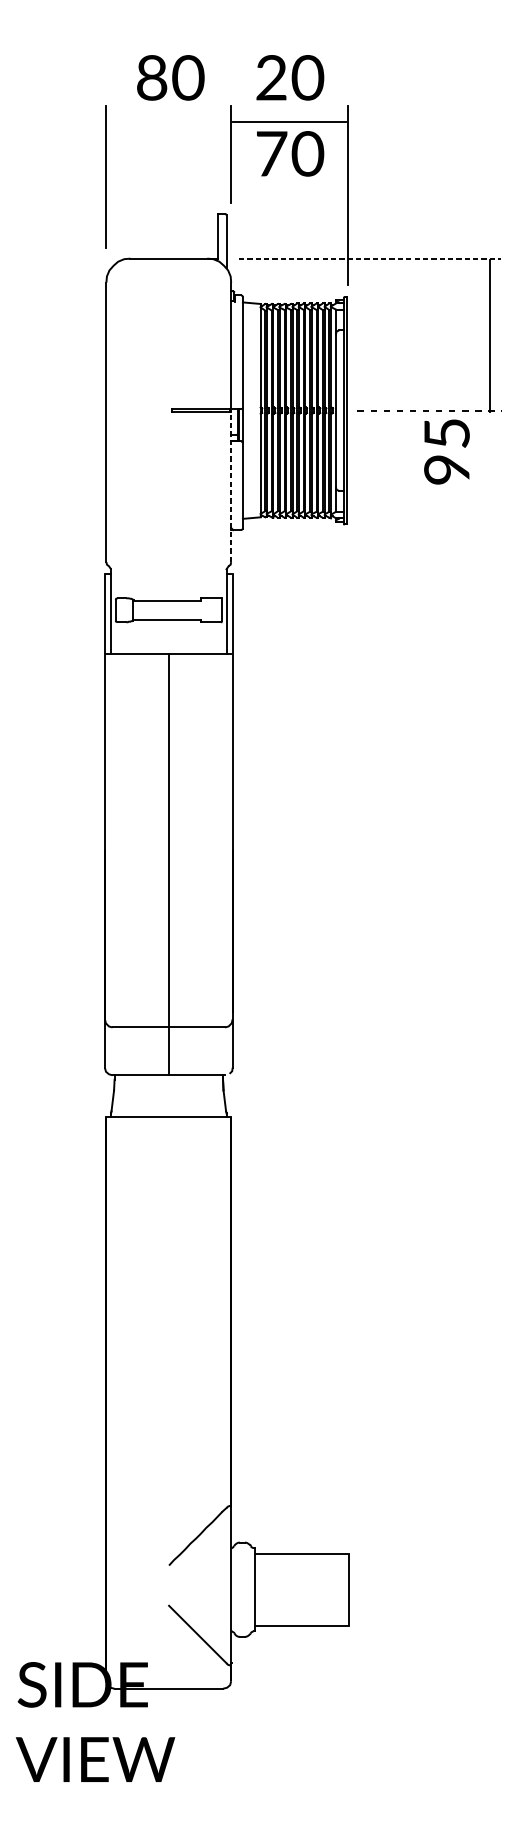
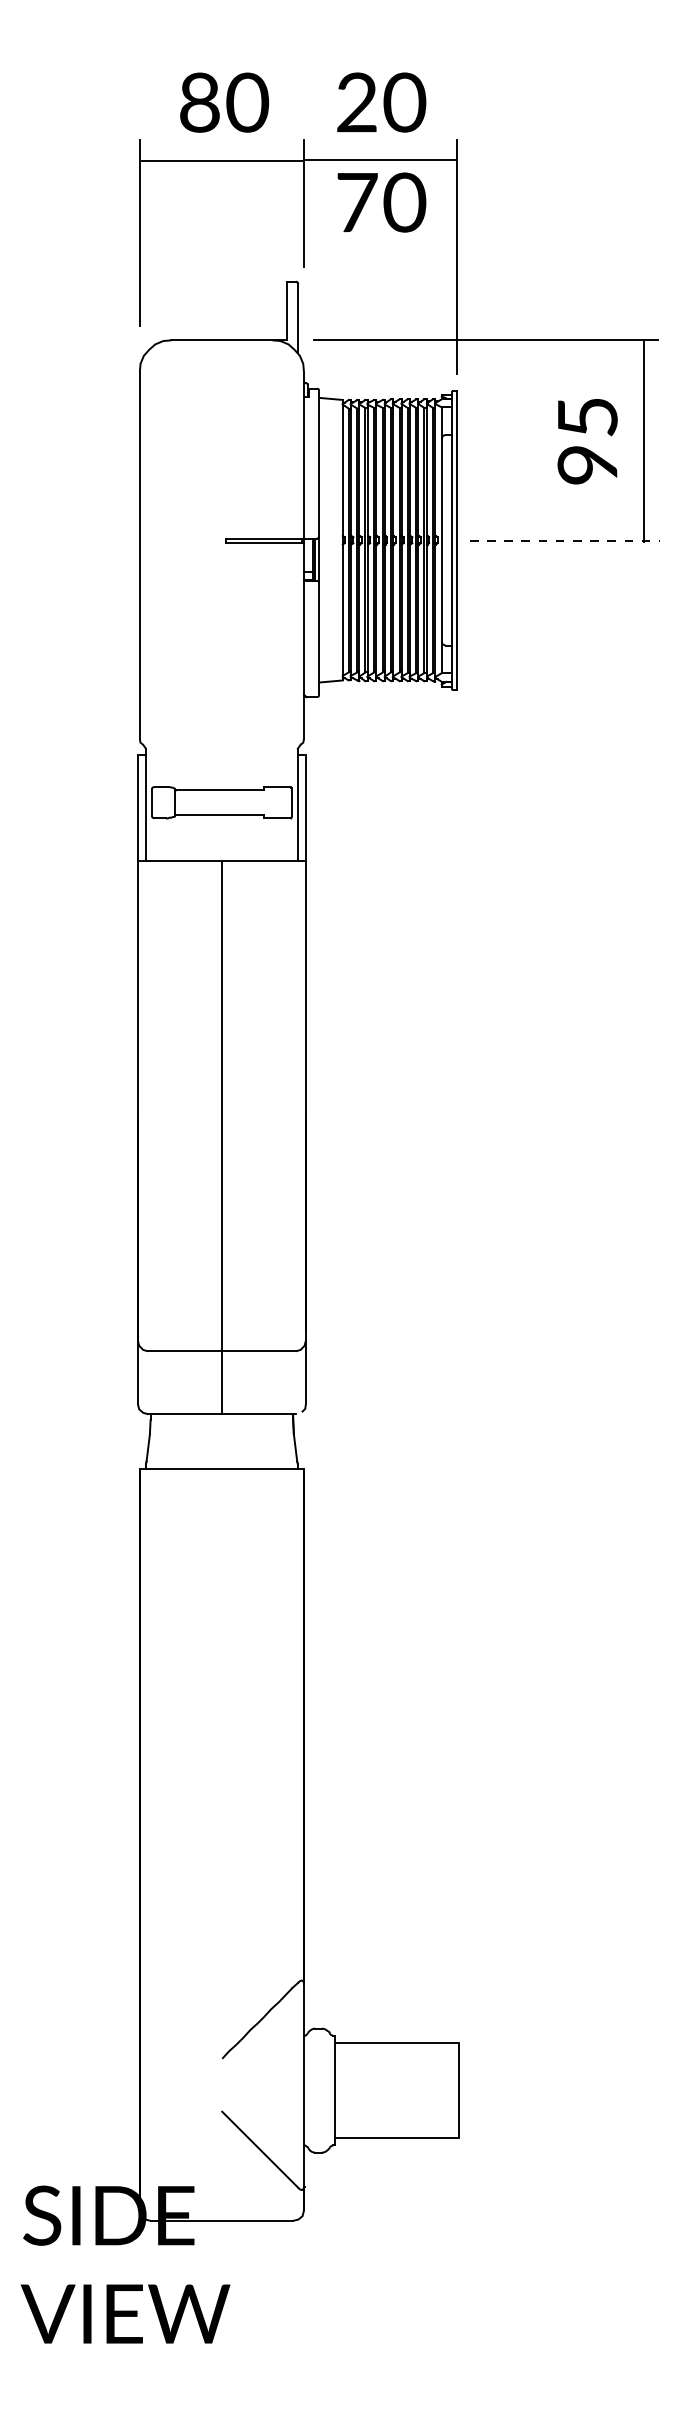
line: (169, 121) -> (222, 160), added
line: (370, 258) -> (486, 340), dashed -> solid
text: (446, 451) -> (587, 441), moved
line: (230, 485) -> (303, 638), dashed -> solid

